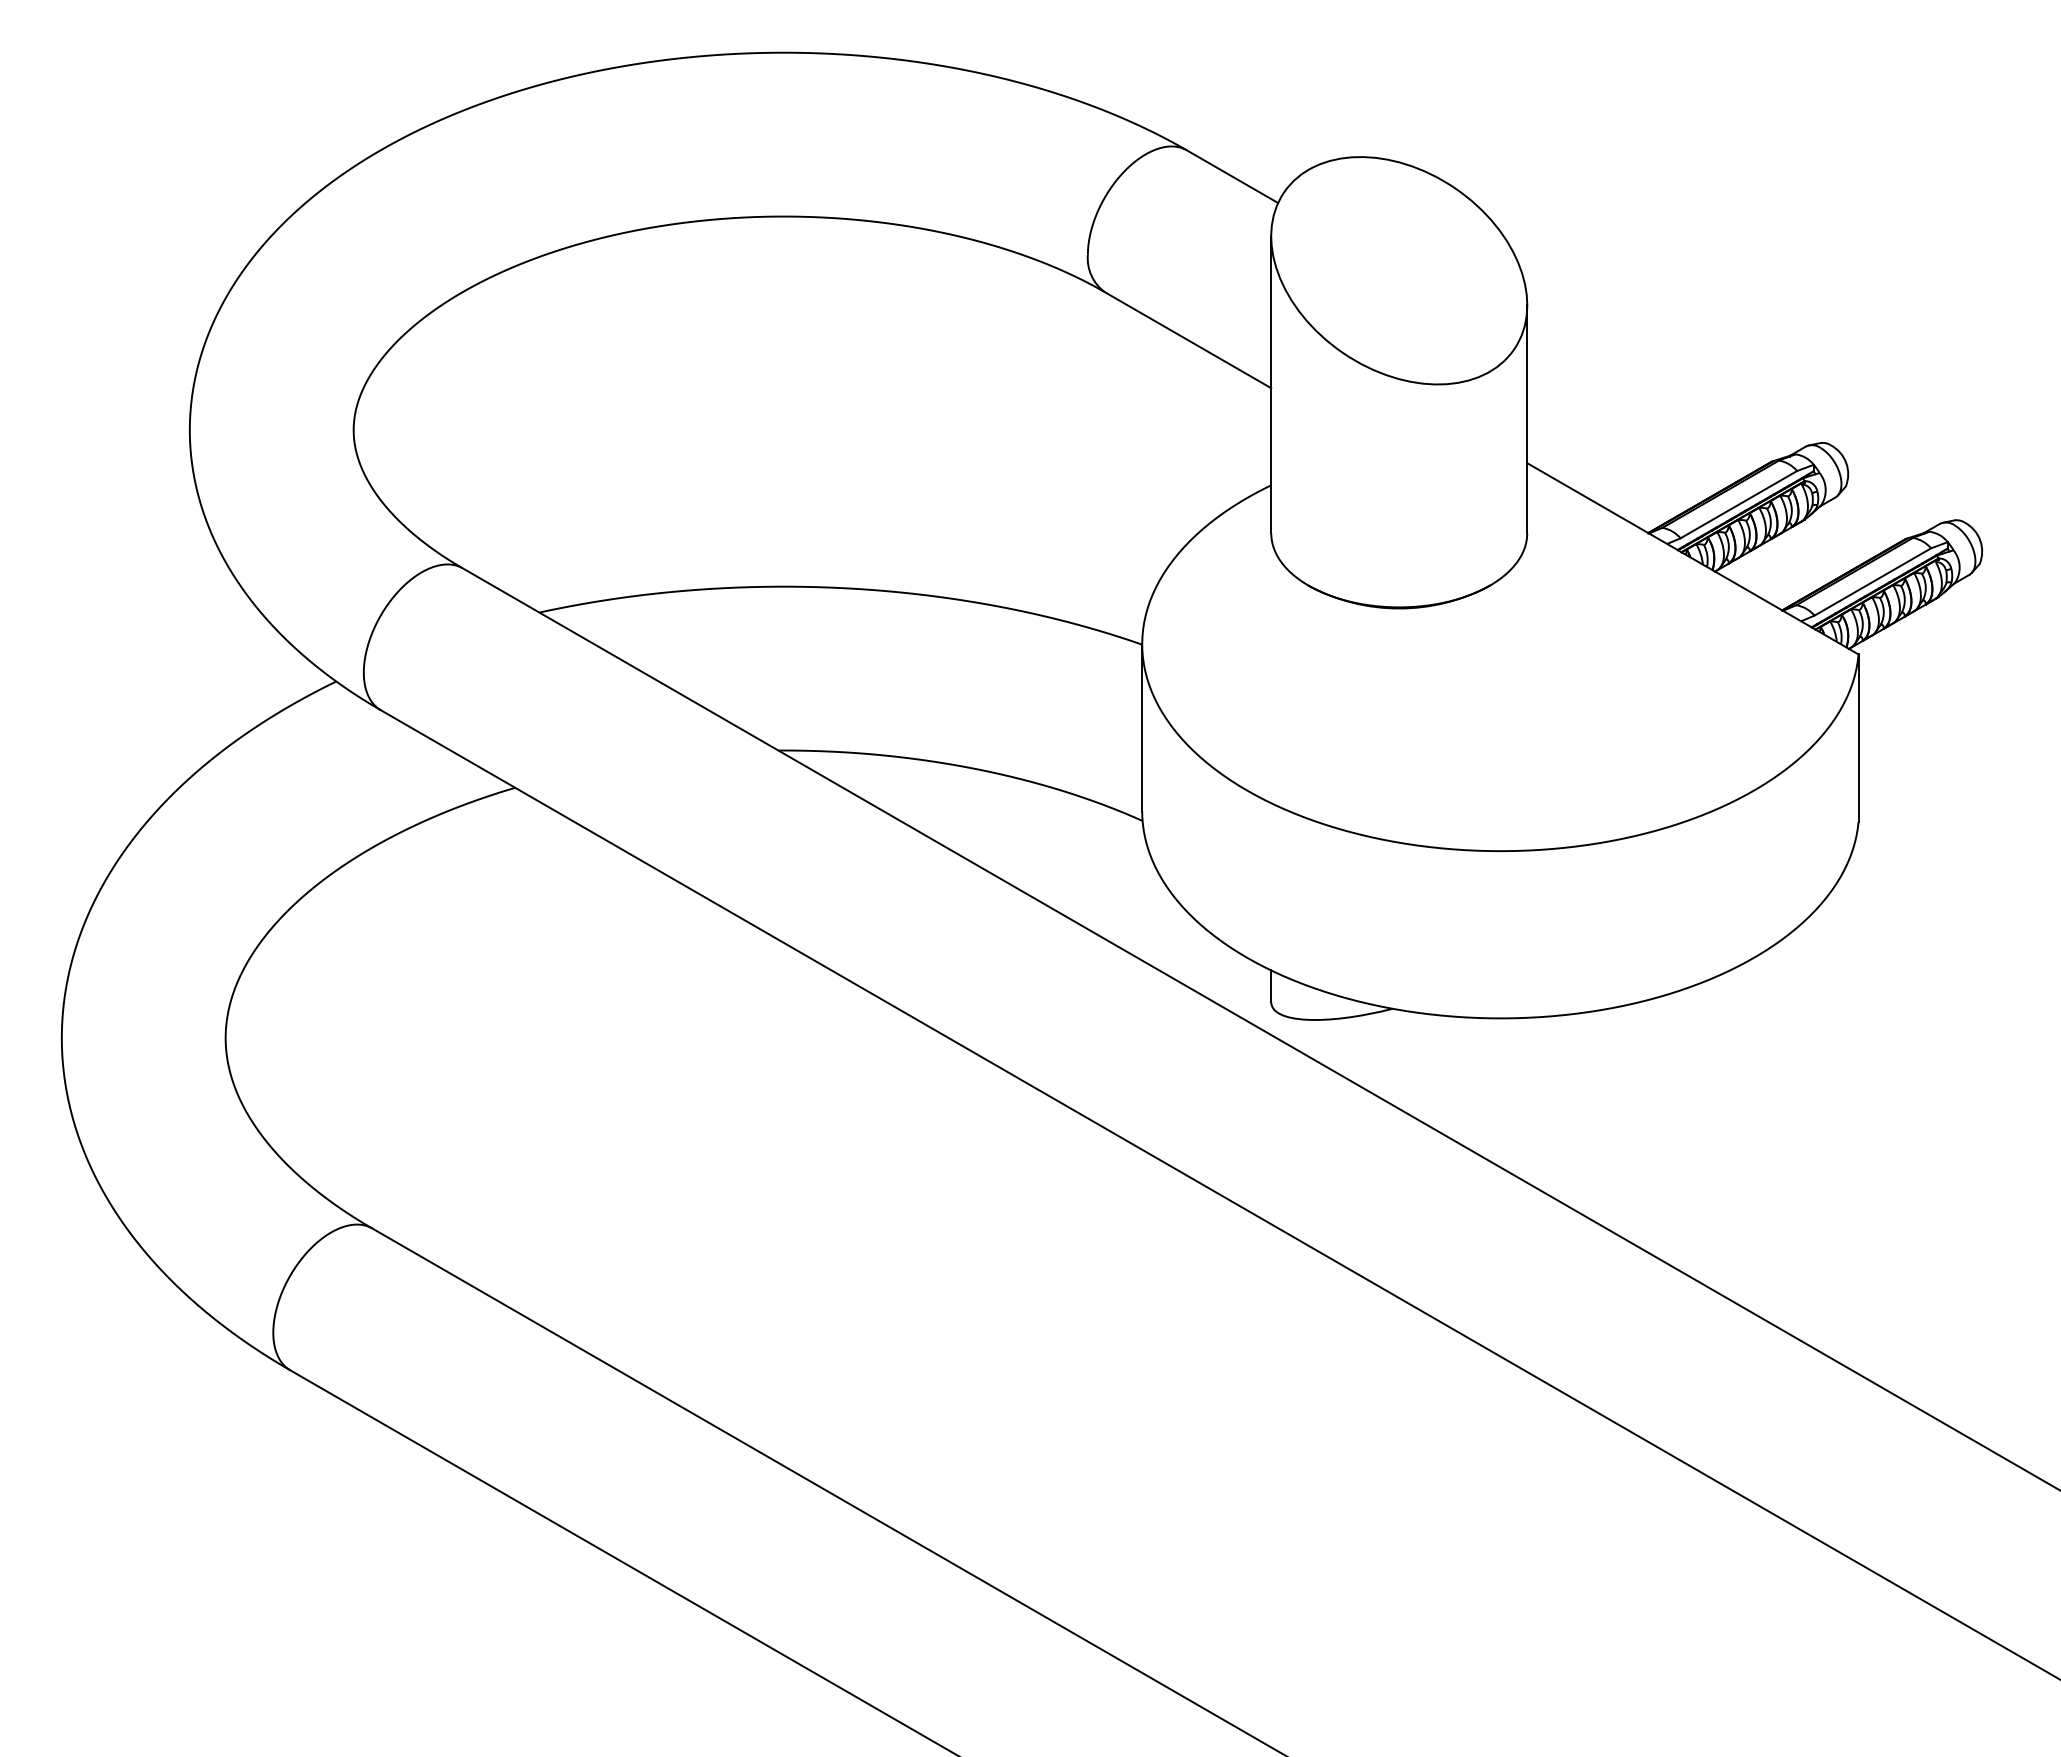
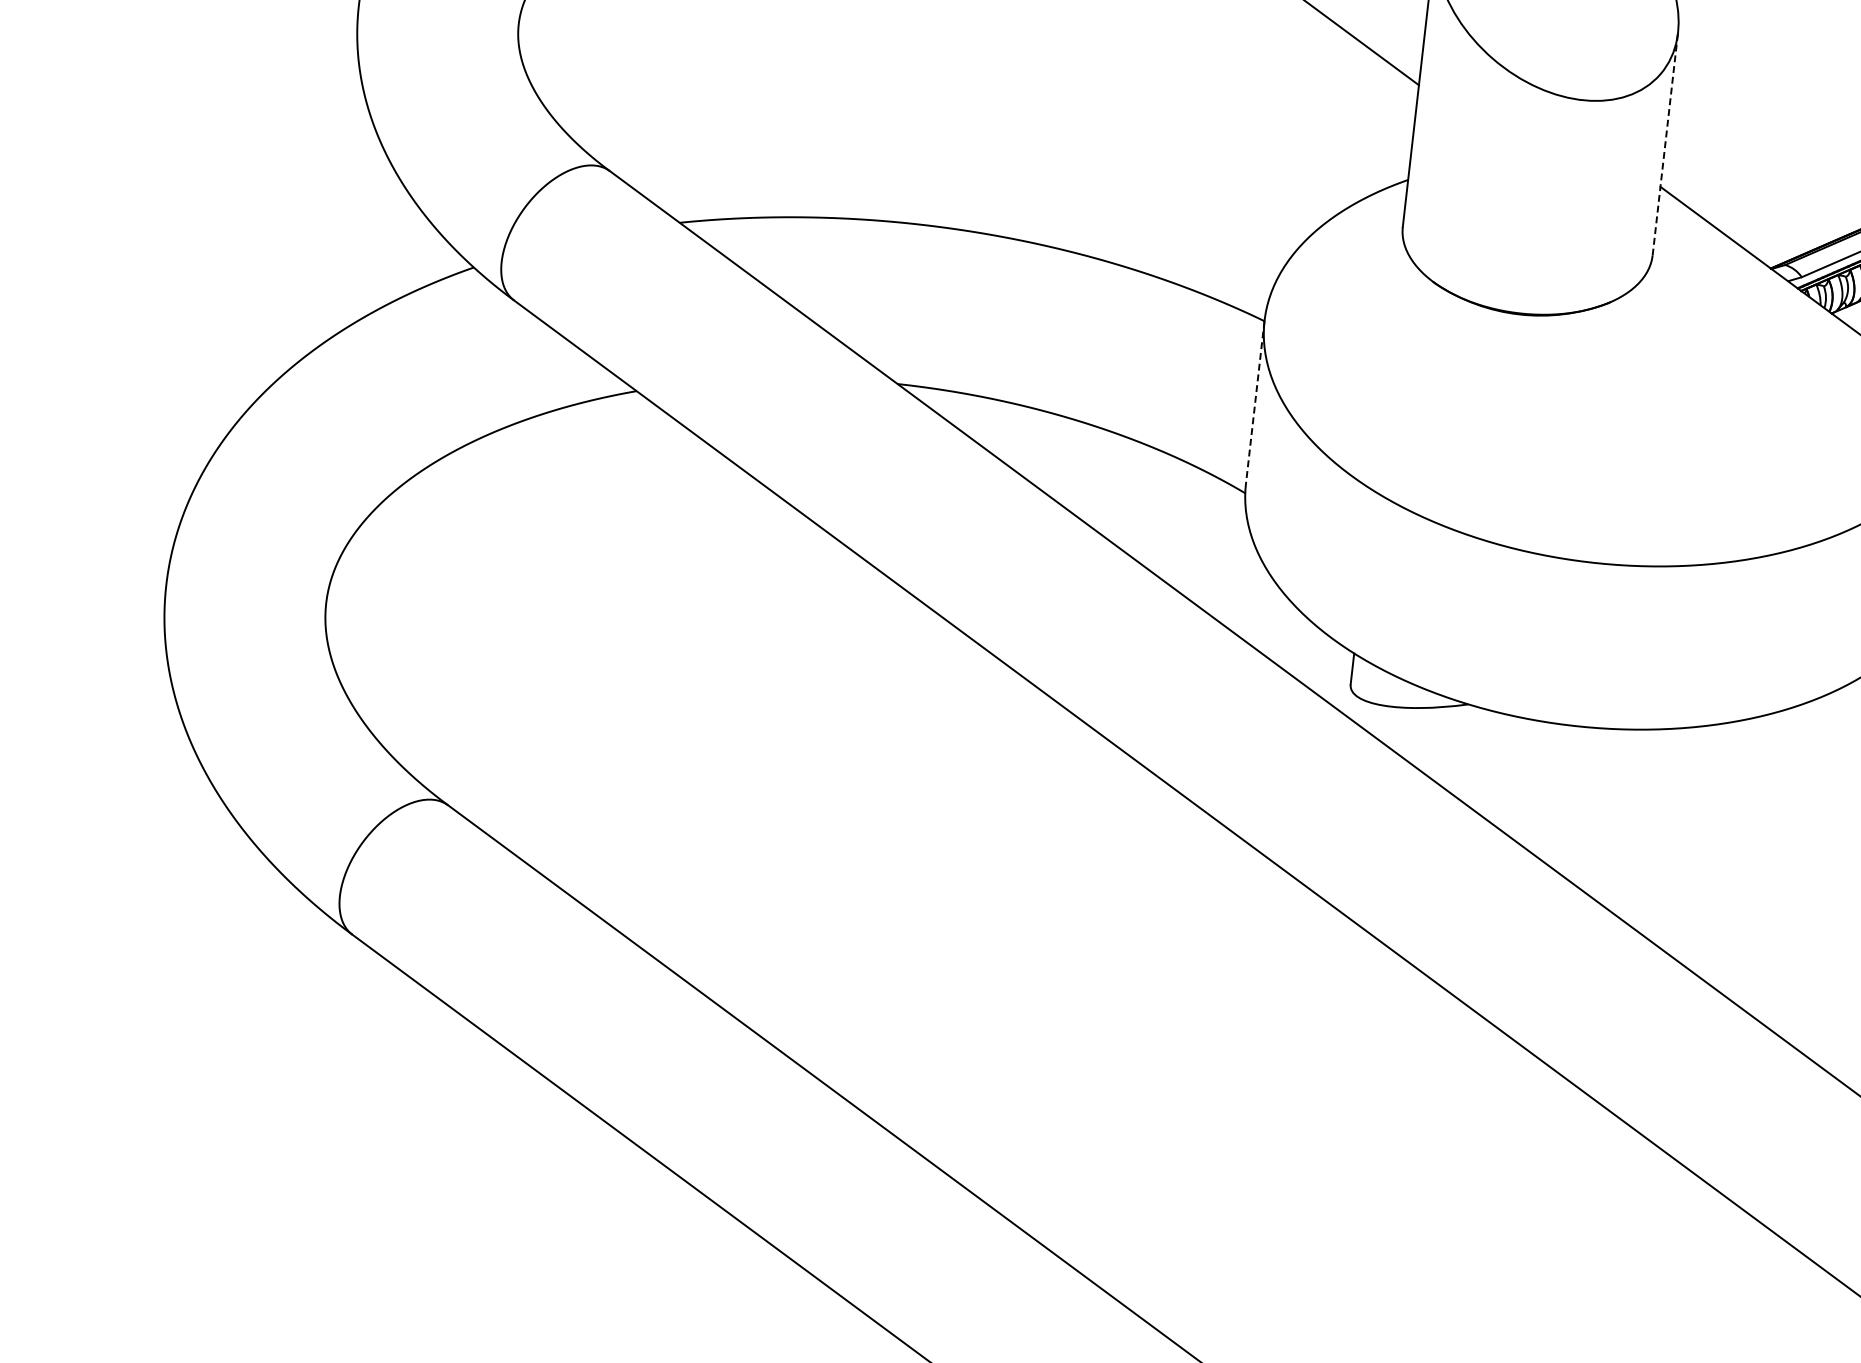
line: (1527, 418) -> (1665, 143), solid -> dashed
line: (1142, 727) -> (1255, 402), solid -> dashed

